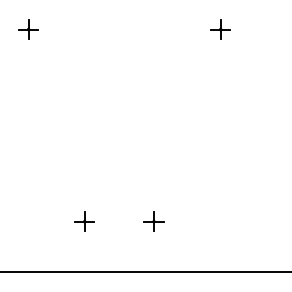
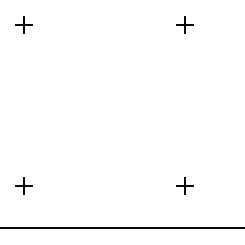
part: (84, 221) -> (23, 185), moved
part: (153, 221) -> (184, 185), moved

